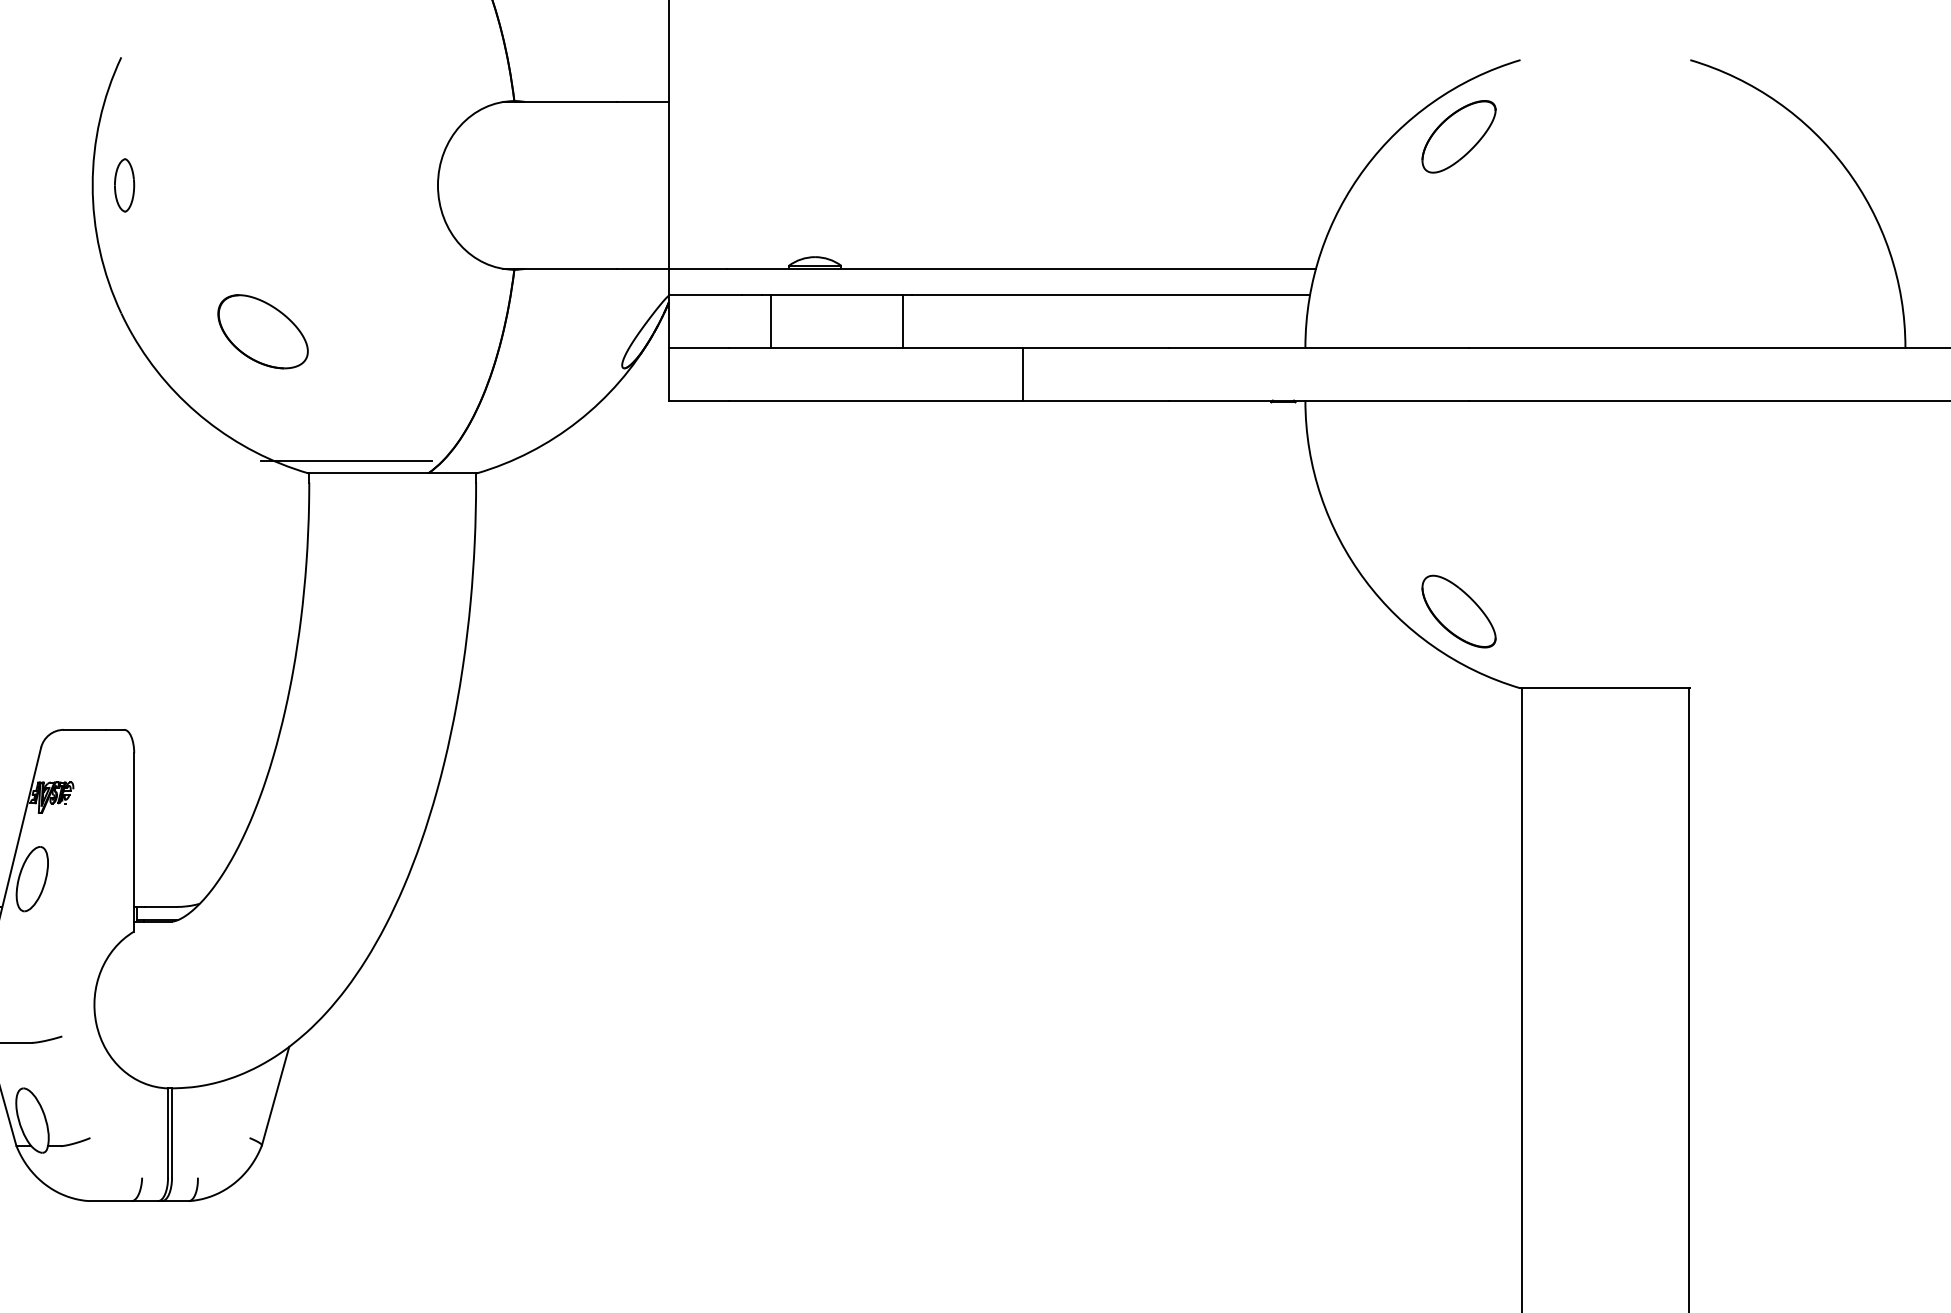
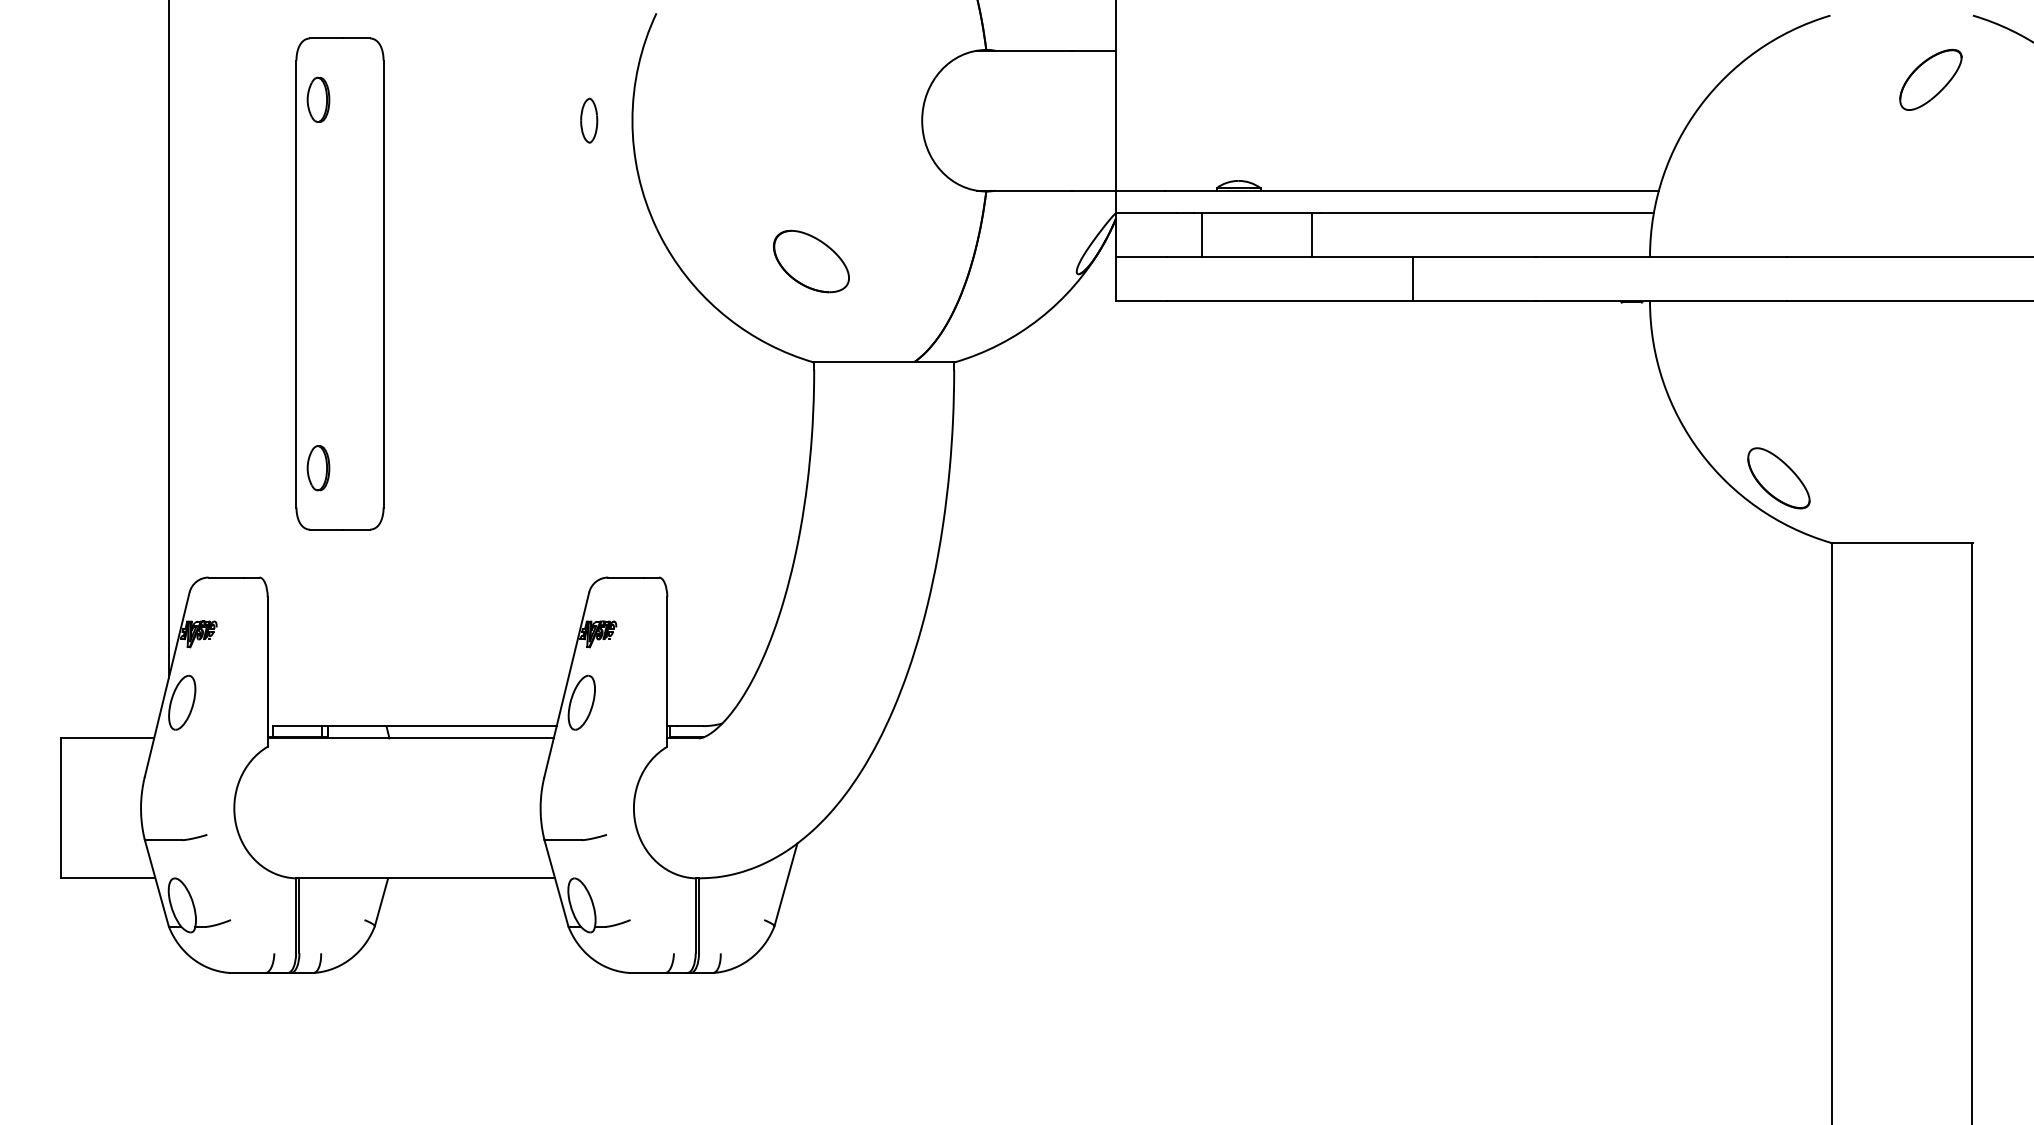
part: (1458, 136) -> (1930, 79), moved
part: (124, 185) -> (589, 120), moved
part: (263, 331) -> (811, 261), moved
line: (346, 461) -> (845, 352), removed

